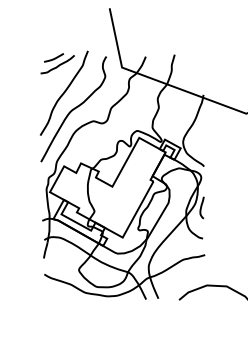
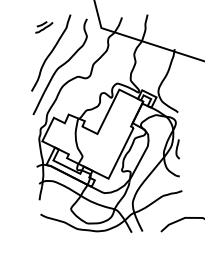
part: (57, 63) -> (44, 26), size x0.6

